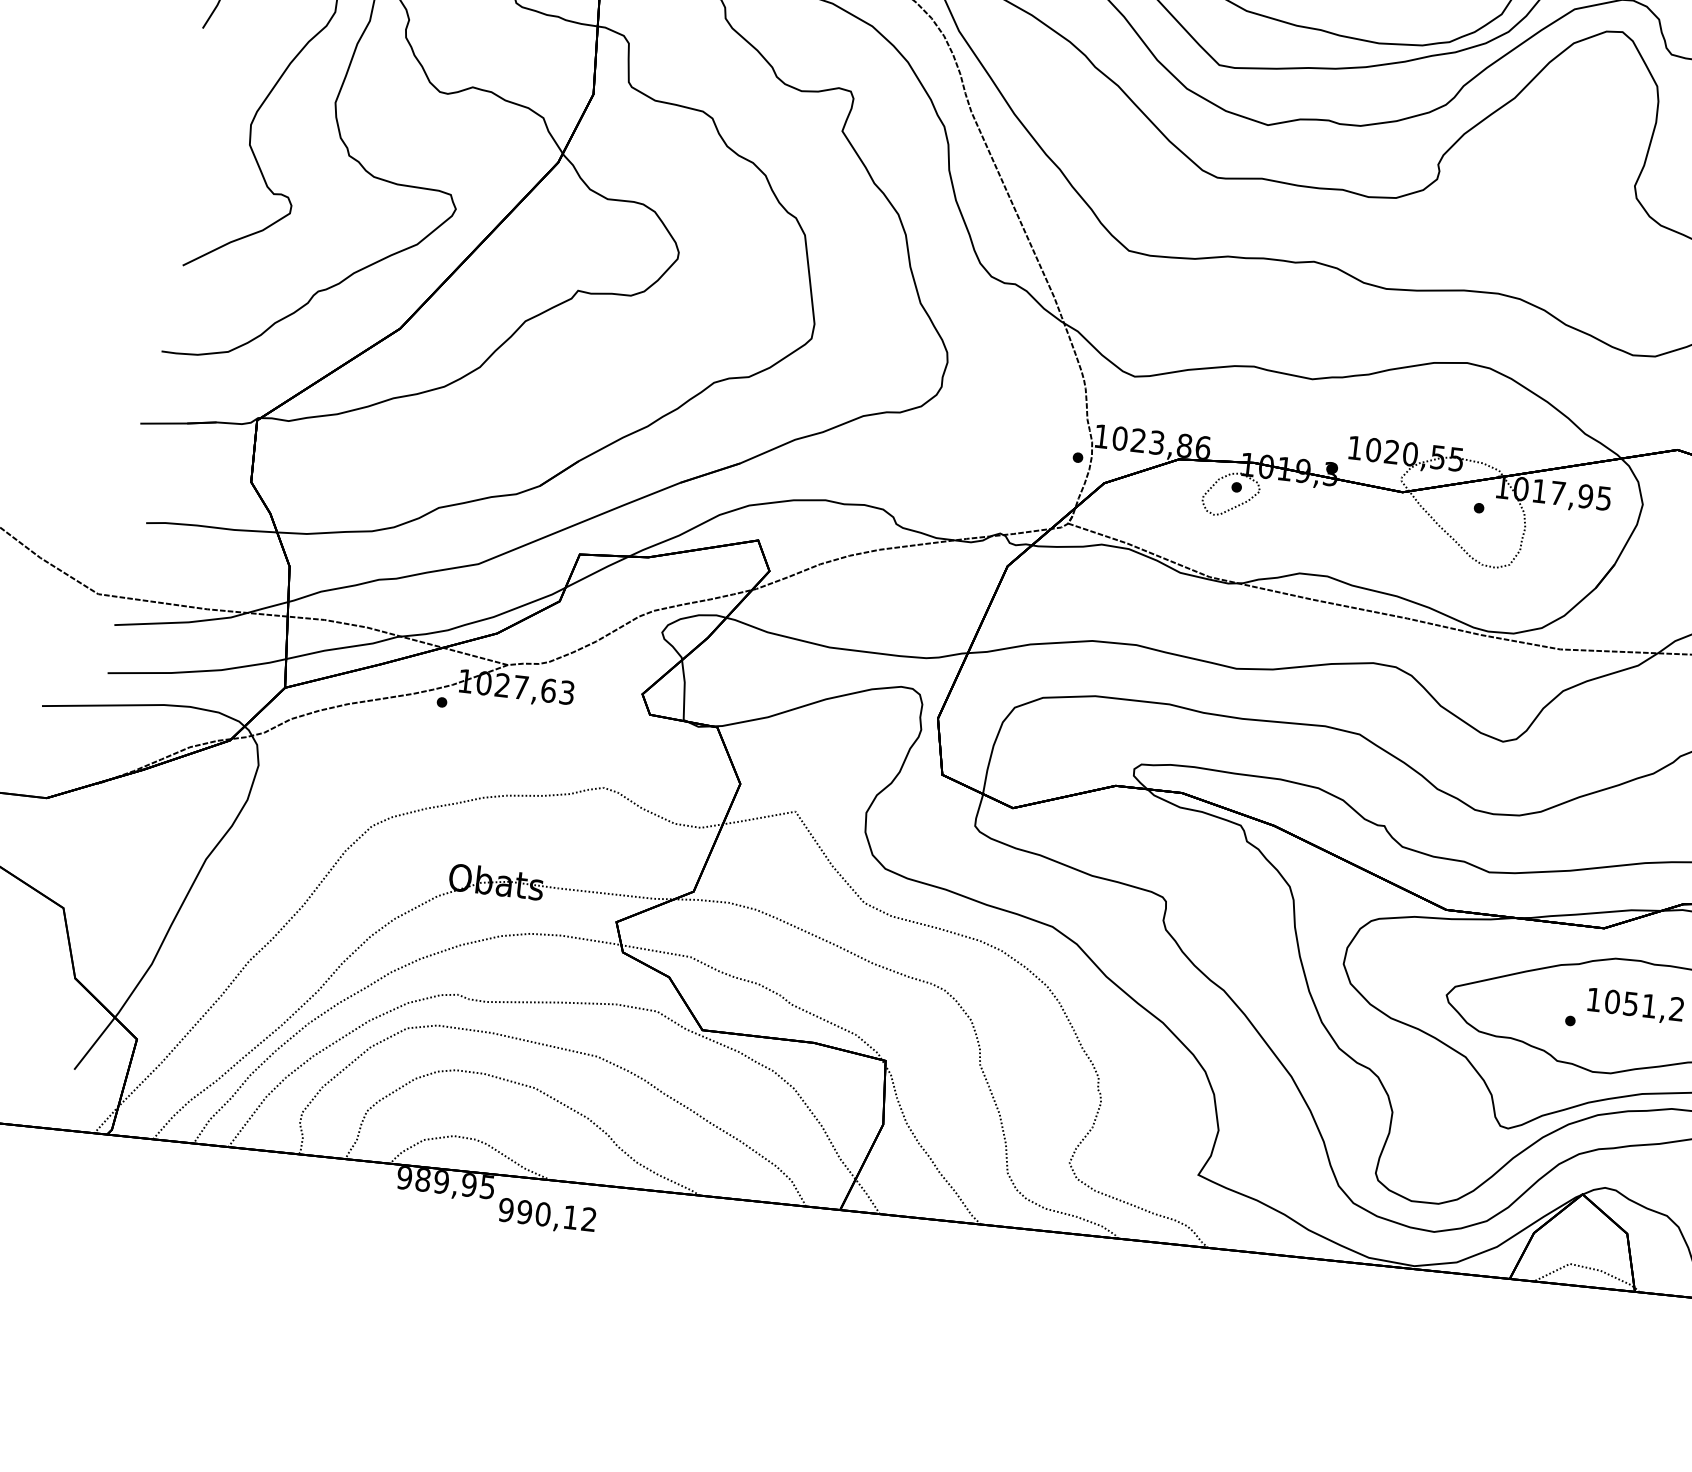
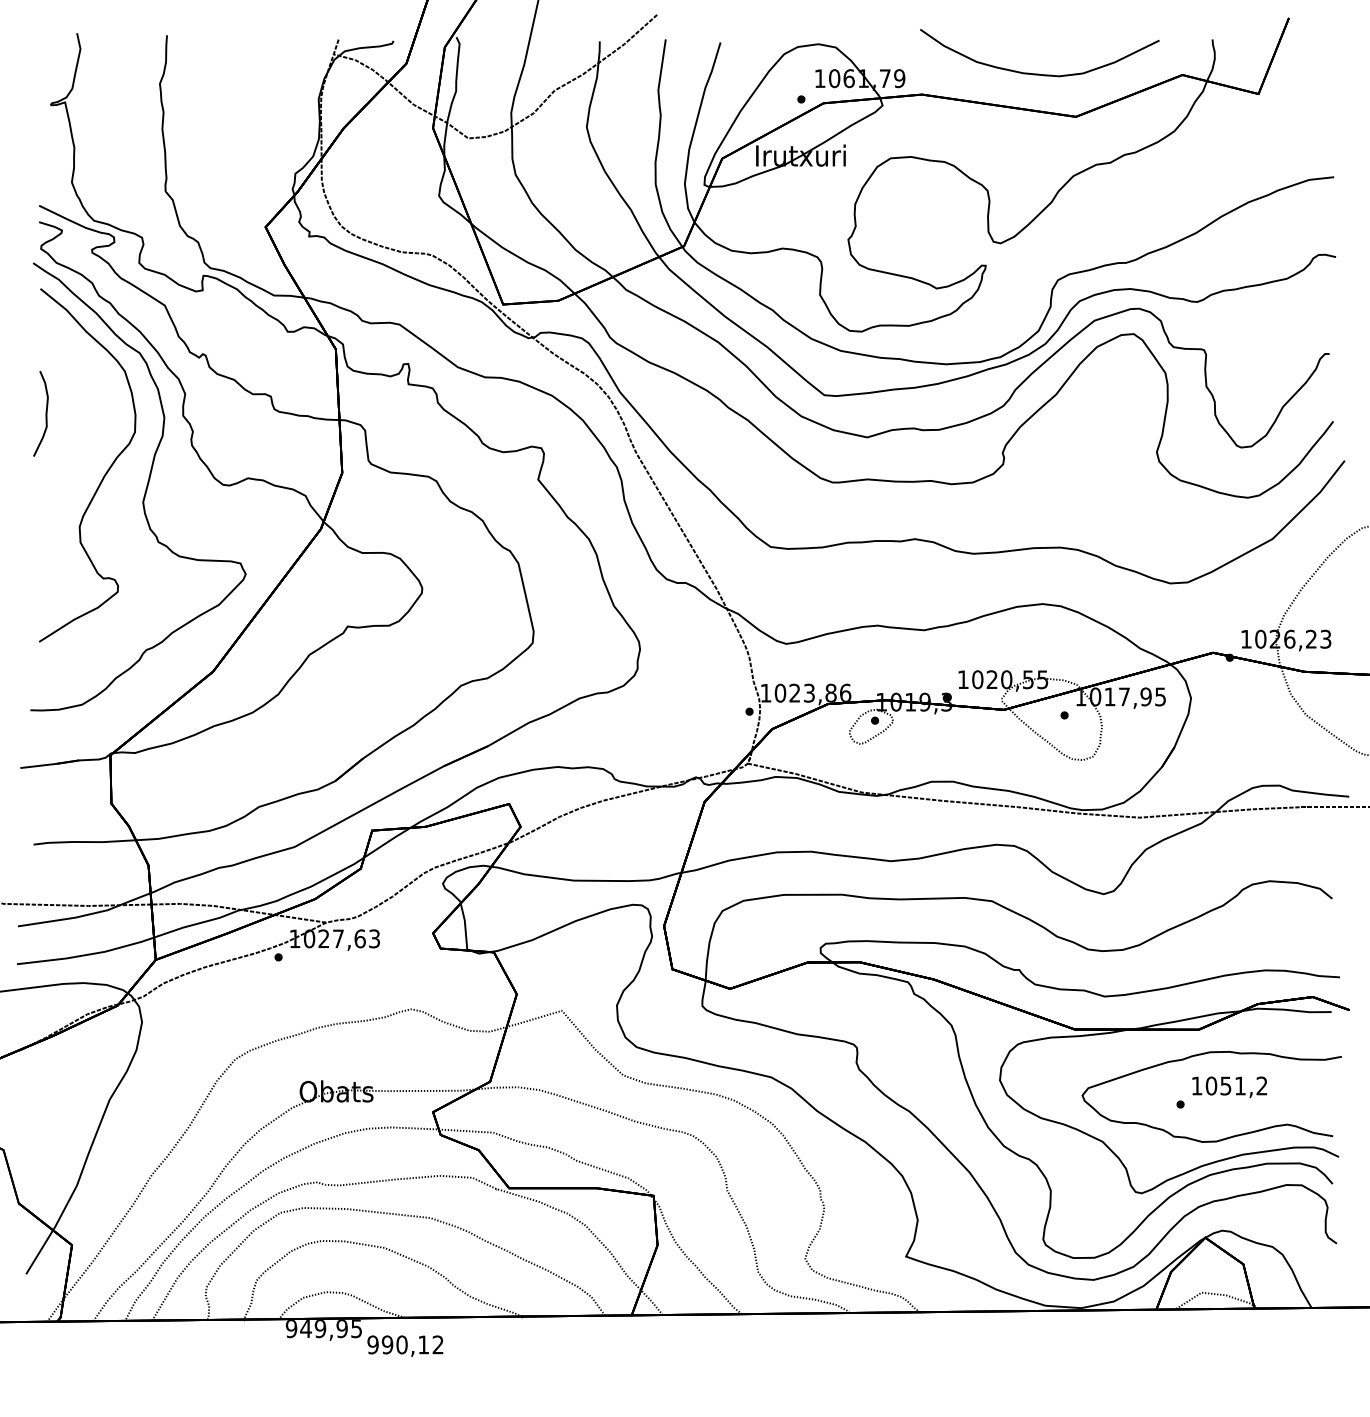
text: (422, 1180) -> (305, 1329), 989,95 -> 949,95

